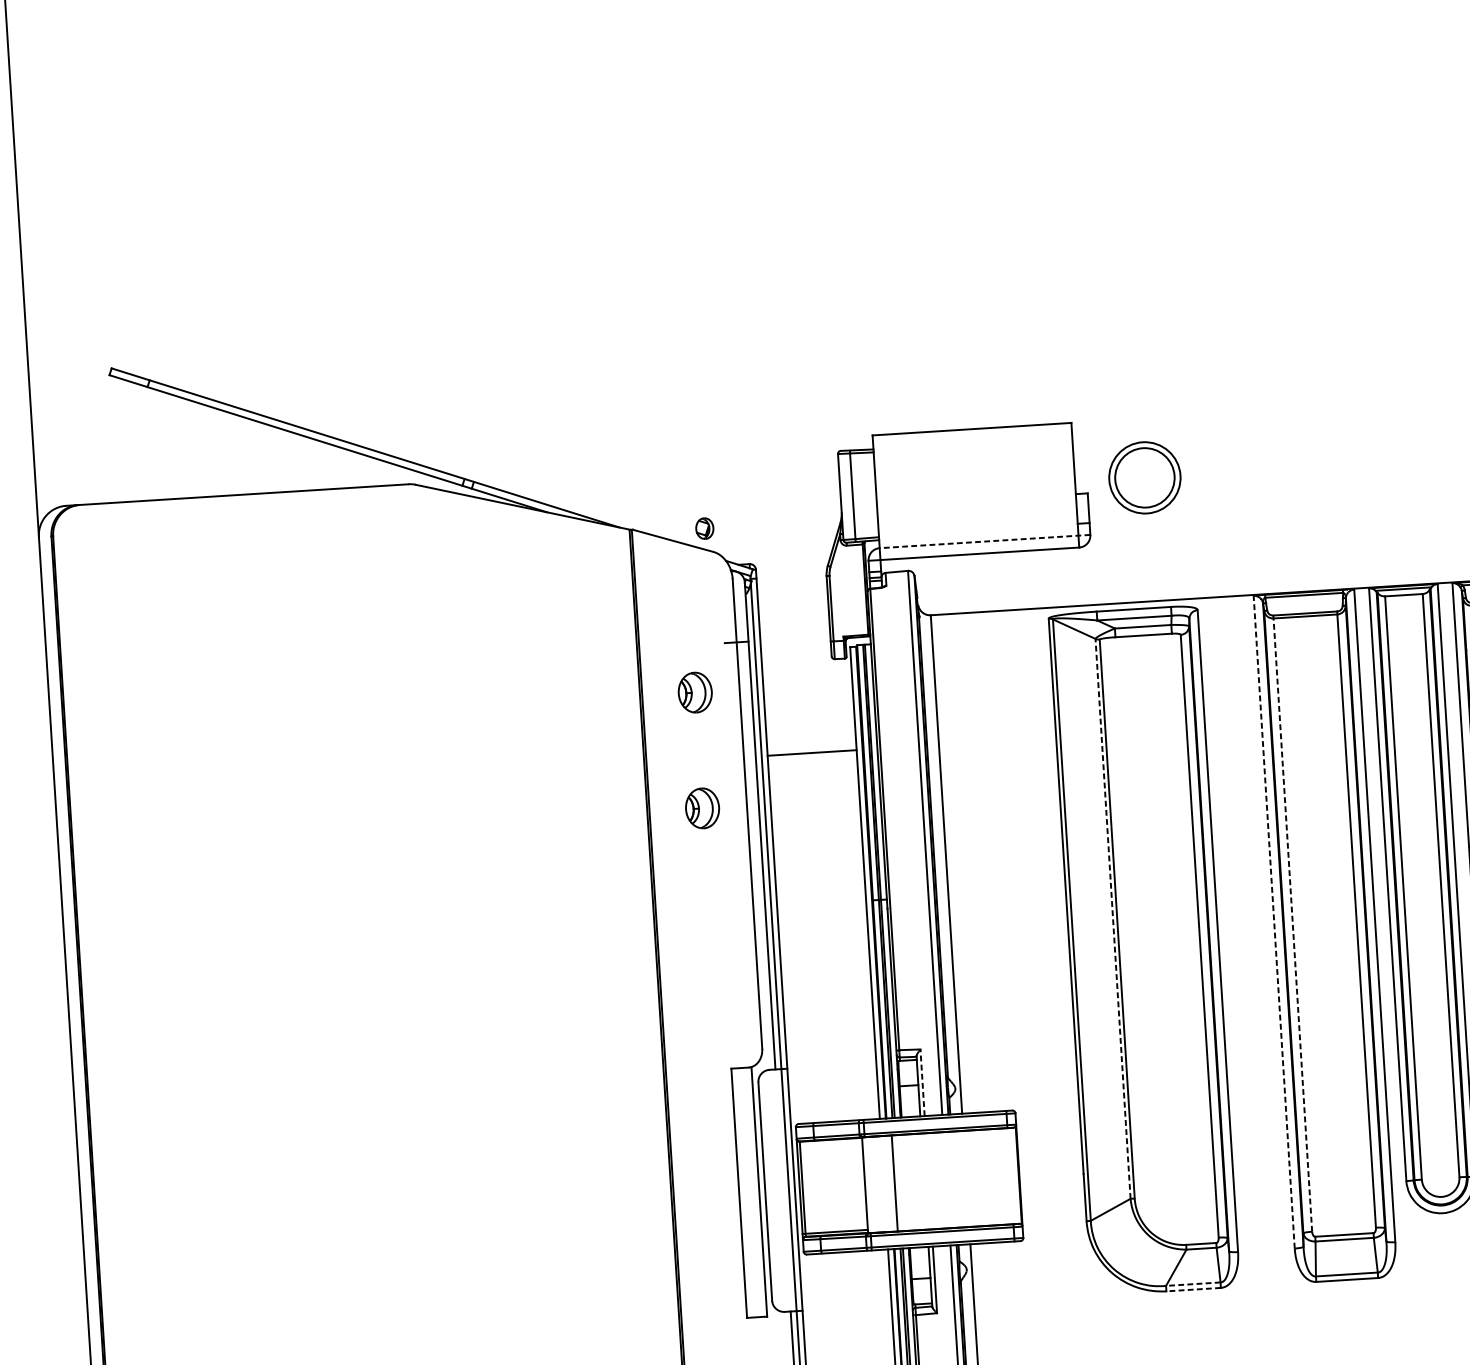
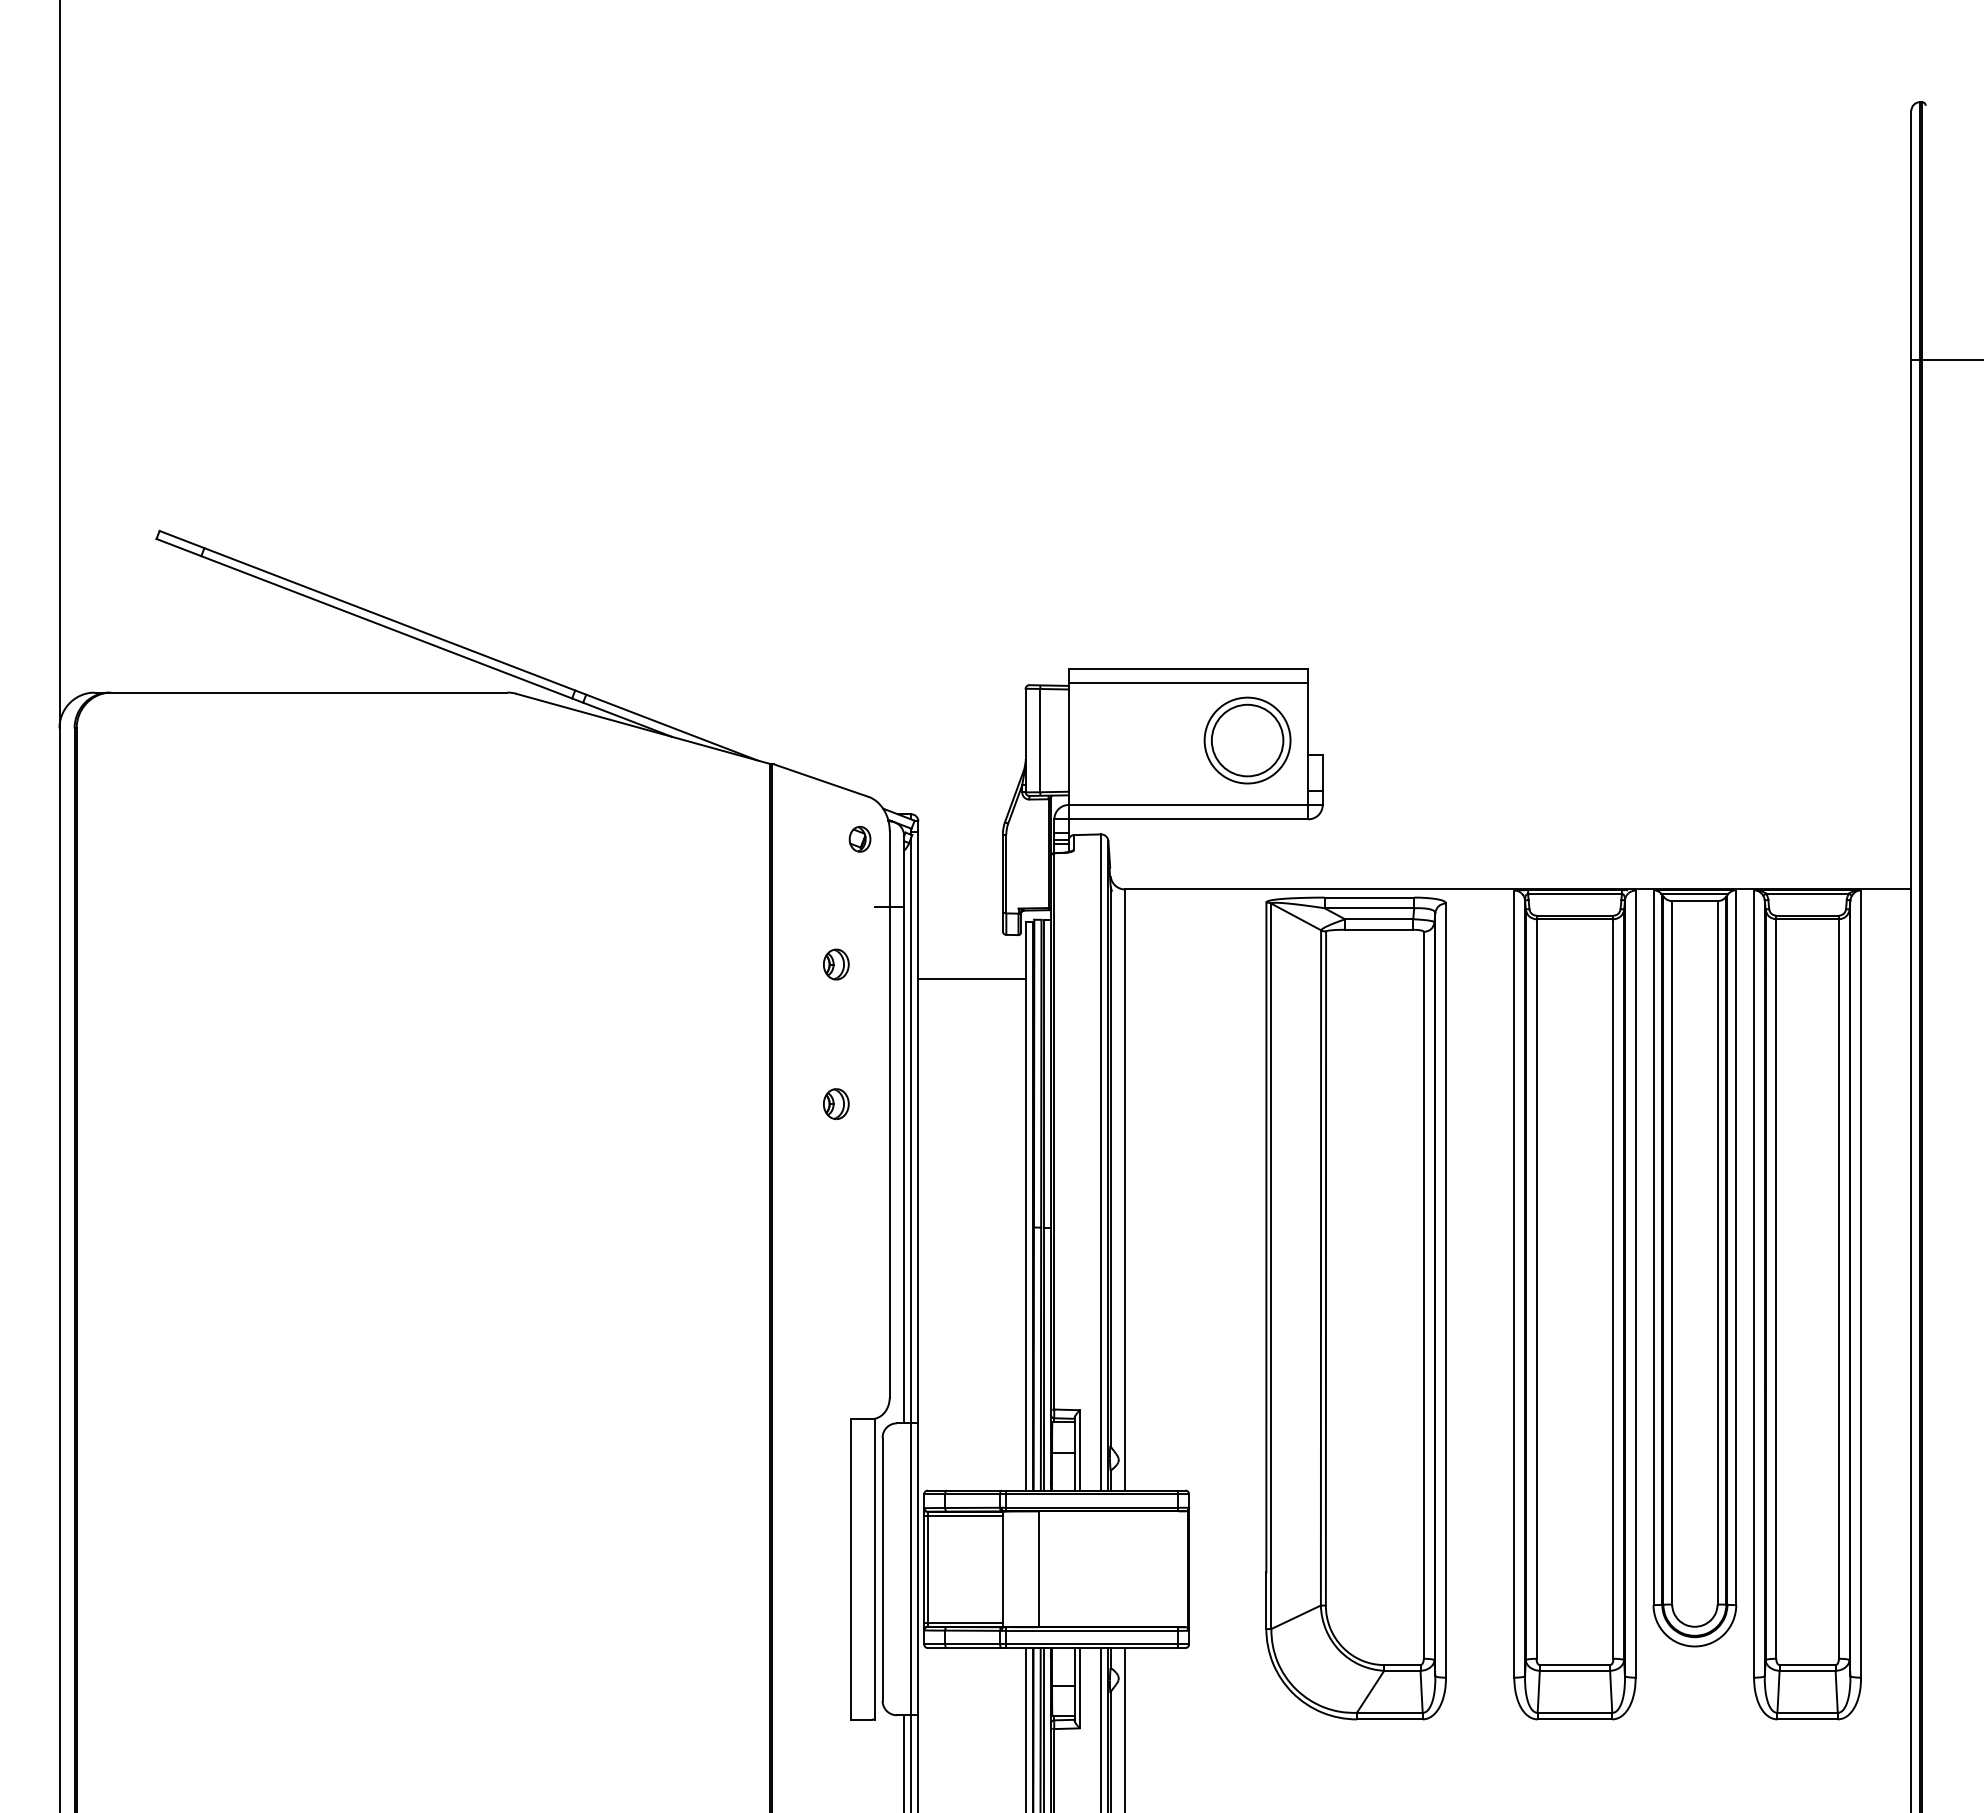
line: (972, 441) -> (1188, 683), added
part: (1144, 477) -> (1247, 740), moved
part: (704, 528) -> (859, 839), moved
line: (984, 541) -> (1195, 805), dashed -> solid
part: (695, 692) -> (836, 964), size x0.62
line: (811, 752) -> (971, 978), moved
part: (702, 807) -> (836, 1103), size x0.62
line: (1112, 918) -> (1320, 1267), dashed -> solid
line: (1274, 922) -> (1514, 1284), dashed -> solid
line: (1292, 923) -> (1536, 1287), dashed -> solid
line: (922, 1082) -> (1079, 1449), dashed -> solid
line: (829, 1142) -> (963, 1515), added
line: (1193, 1283) -> (1389, 1712), dashed -> solid
line: (1193, 1289) -> (1389, 1719), dashed -> solid

